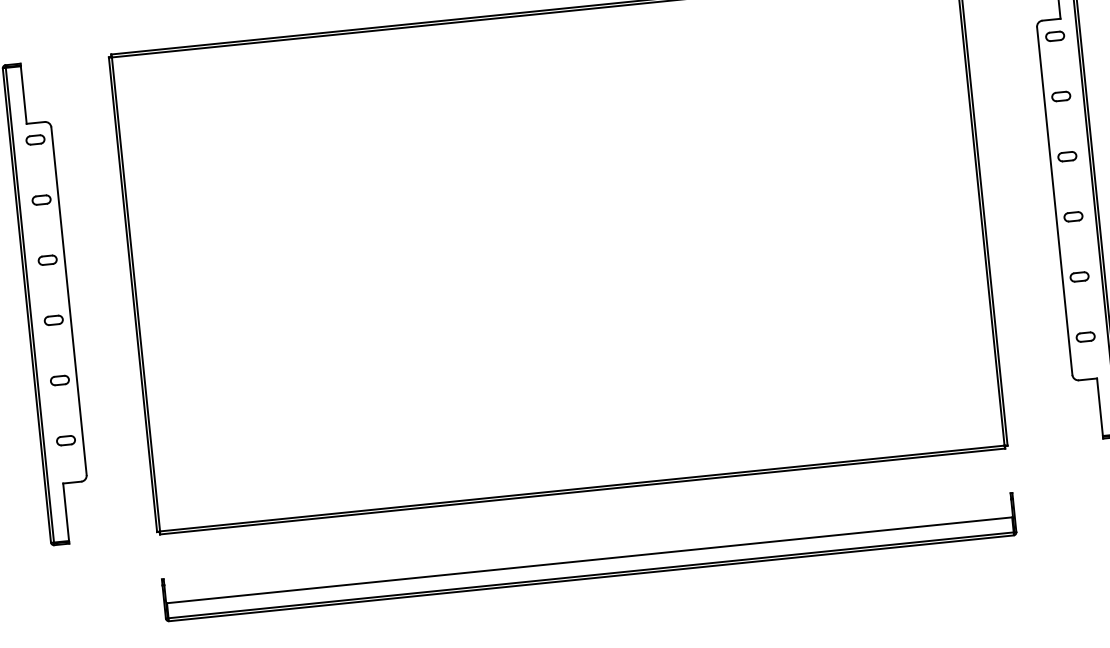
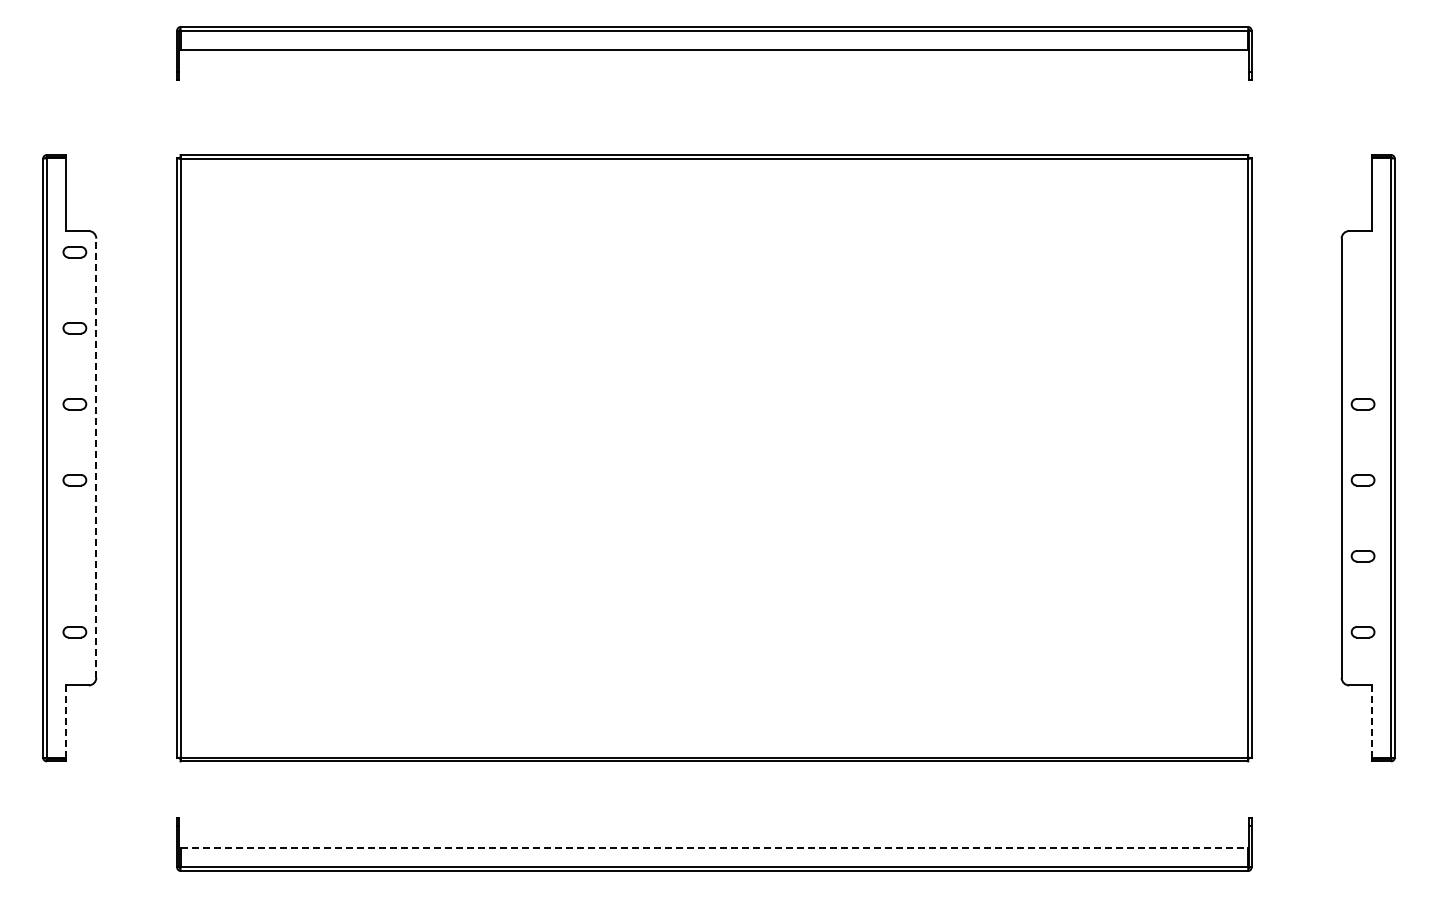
part: (1054, 36) -> (1362, 252), removed
part: (1060, 96) -> (1362, 328), removed
line: (69, 301) -> (96, 458), solid -> dashed
part: (59, 380) -> (74, 556), removed
line: (1100, 407) -> (1372, 722), solid -> dashed
line: (65, 512) -> (65, 722), solid -> dashed
line: (589, 560) -> (714, 848), solid -> dashed

